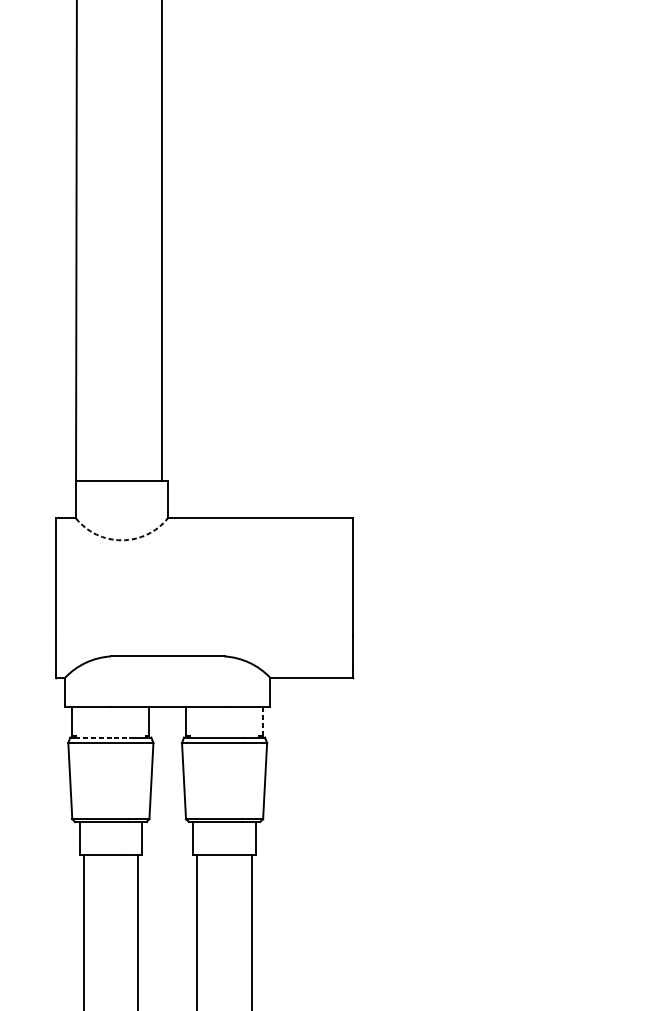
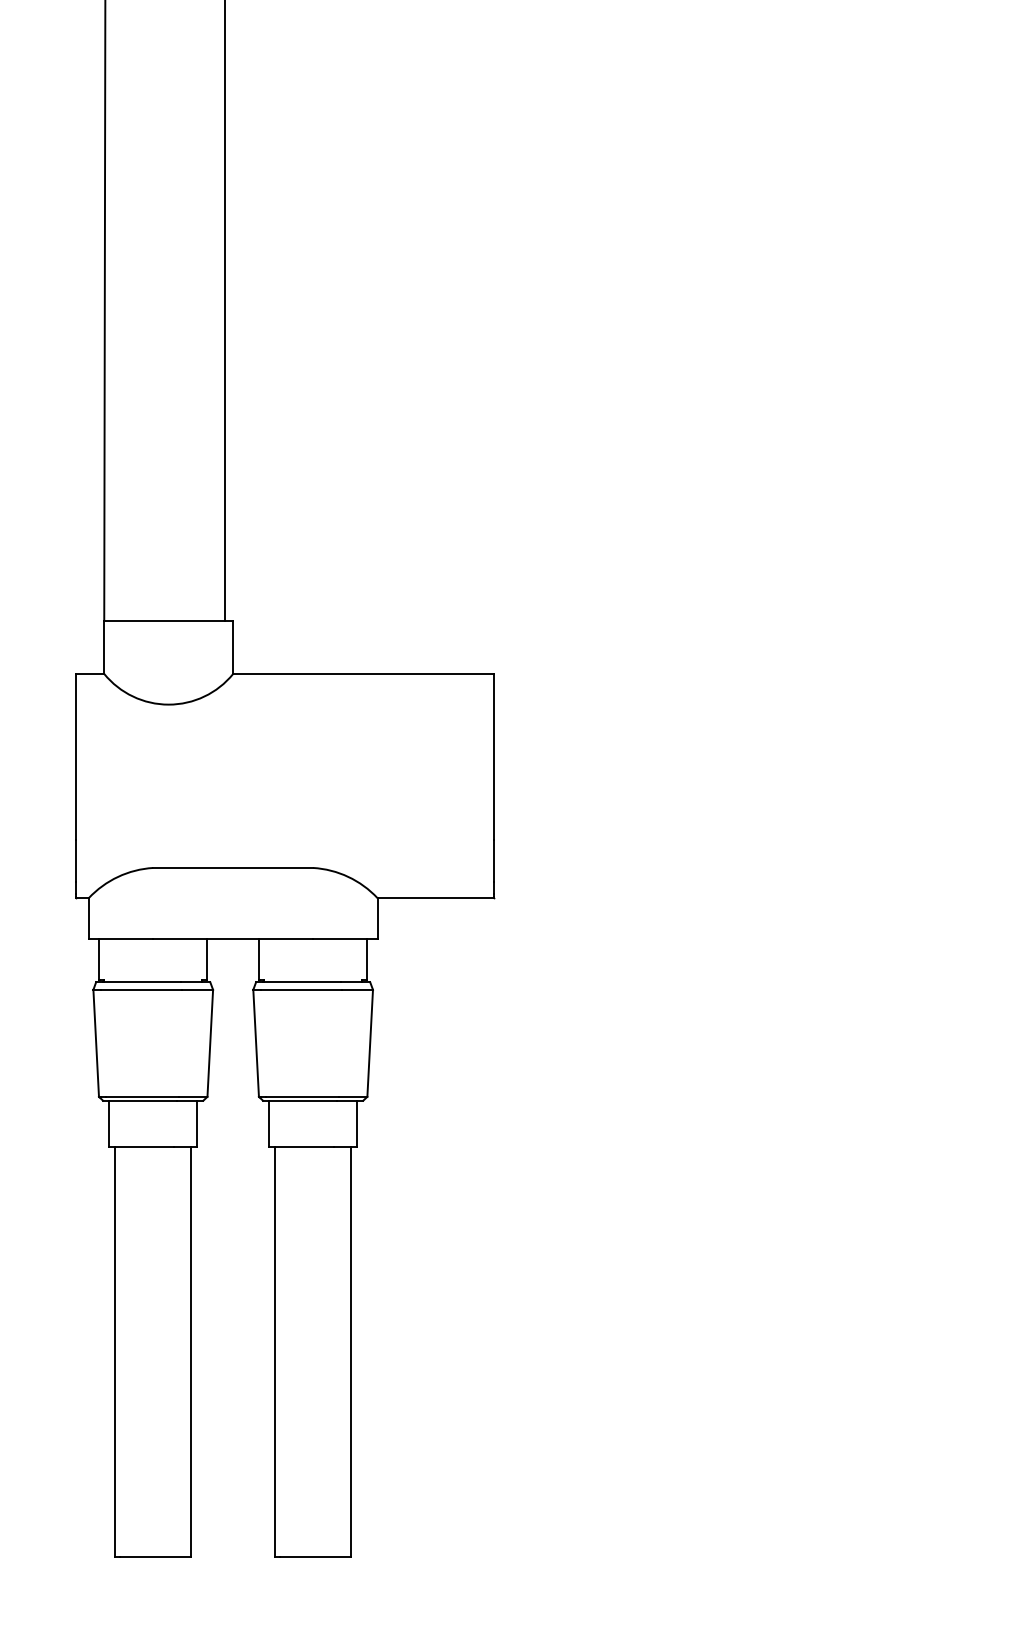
arc: (121, 540) -> (168, 704), dashed -> solid
line: (263, 721) -> (367, 959), dashed -> solid
line: (102, 737) -> (141, 982), dashed -> solid

